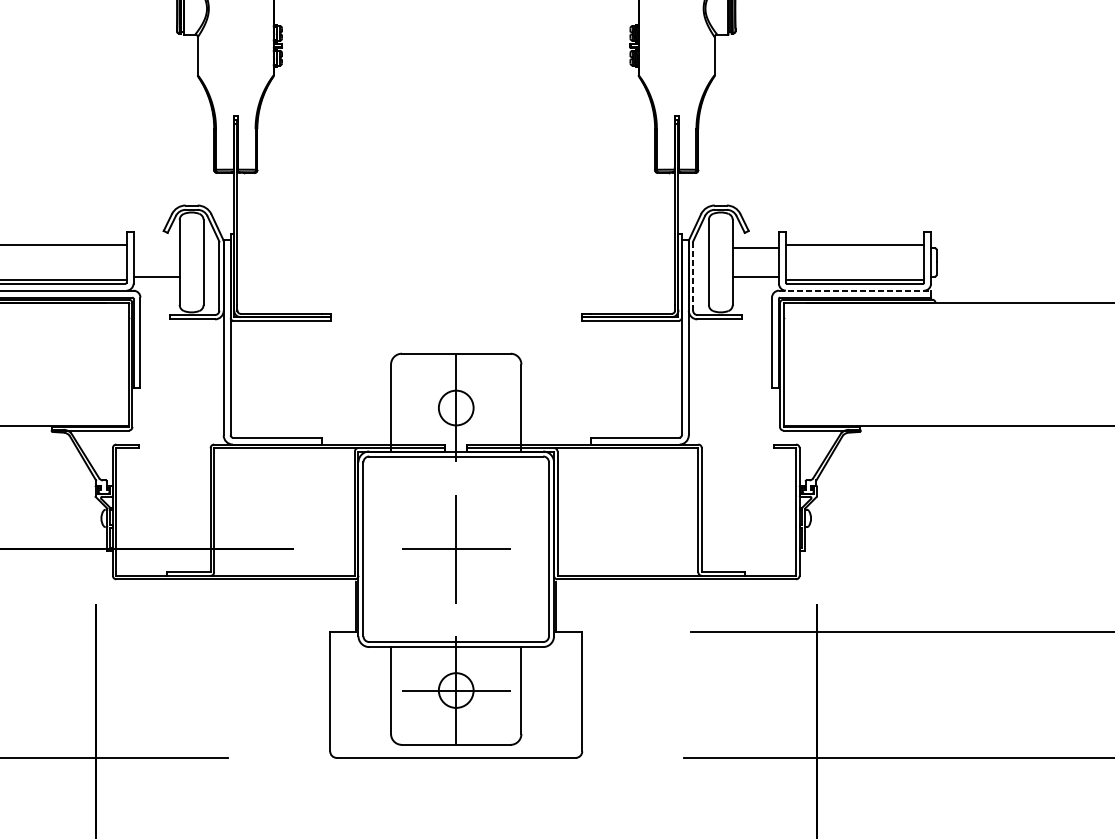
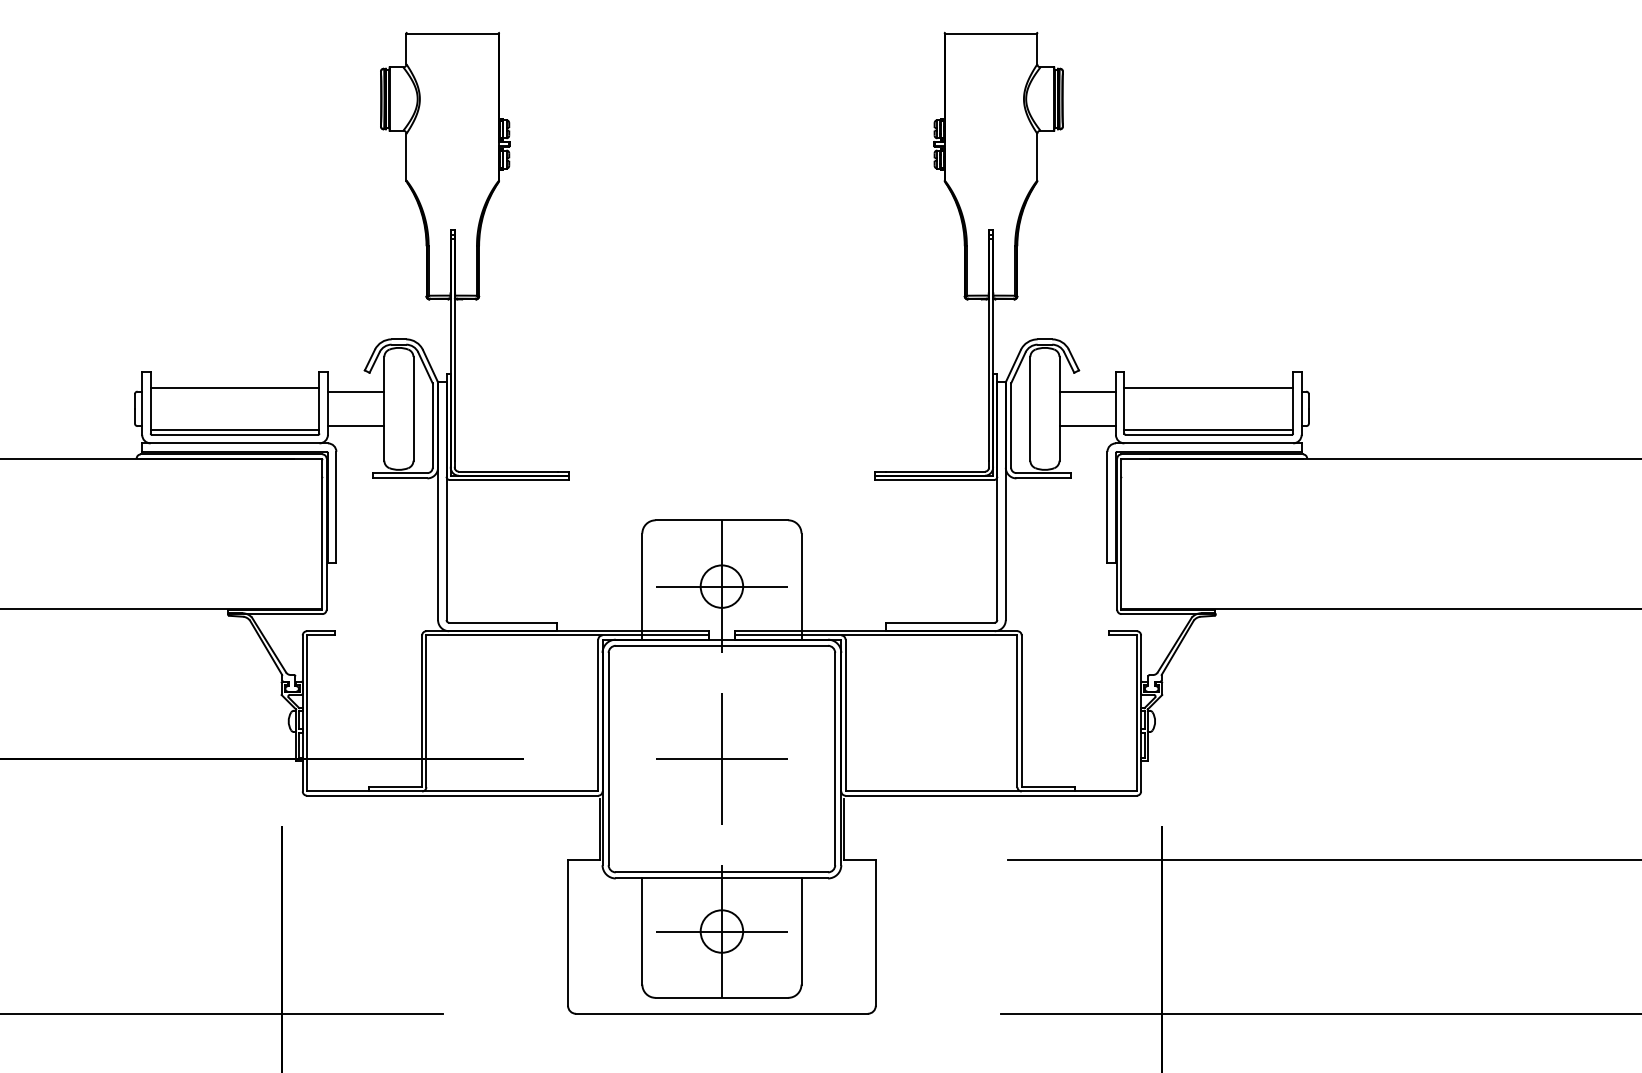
line: (156, 248) -> (355, 391), added
line: (693, 276) -> (1011, 425), dashed -> solid
line: (854, 290) -> (1208, 443), dashed -> solid
line: (455, 407) -> (721, 586), added

